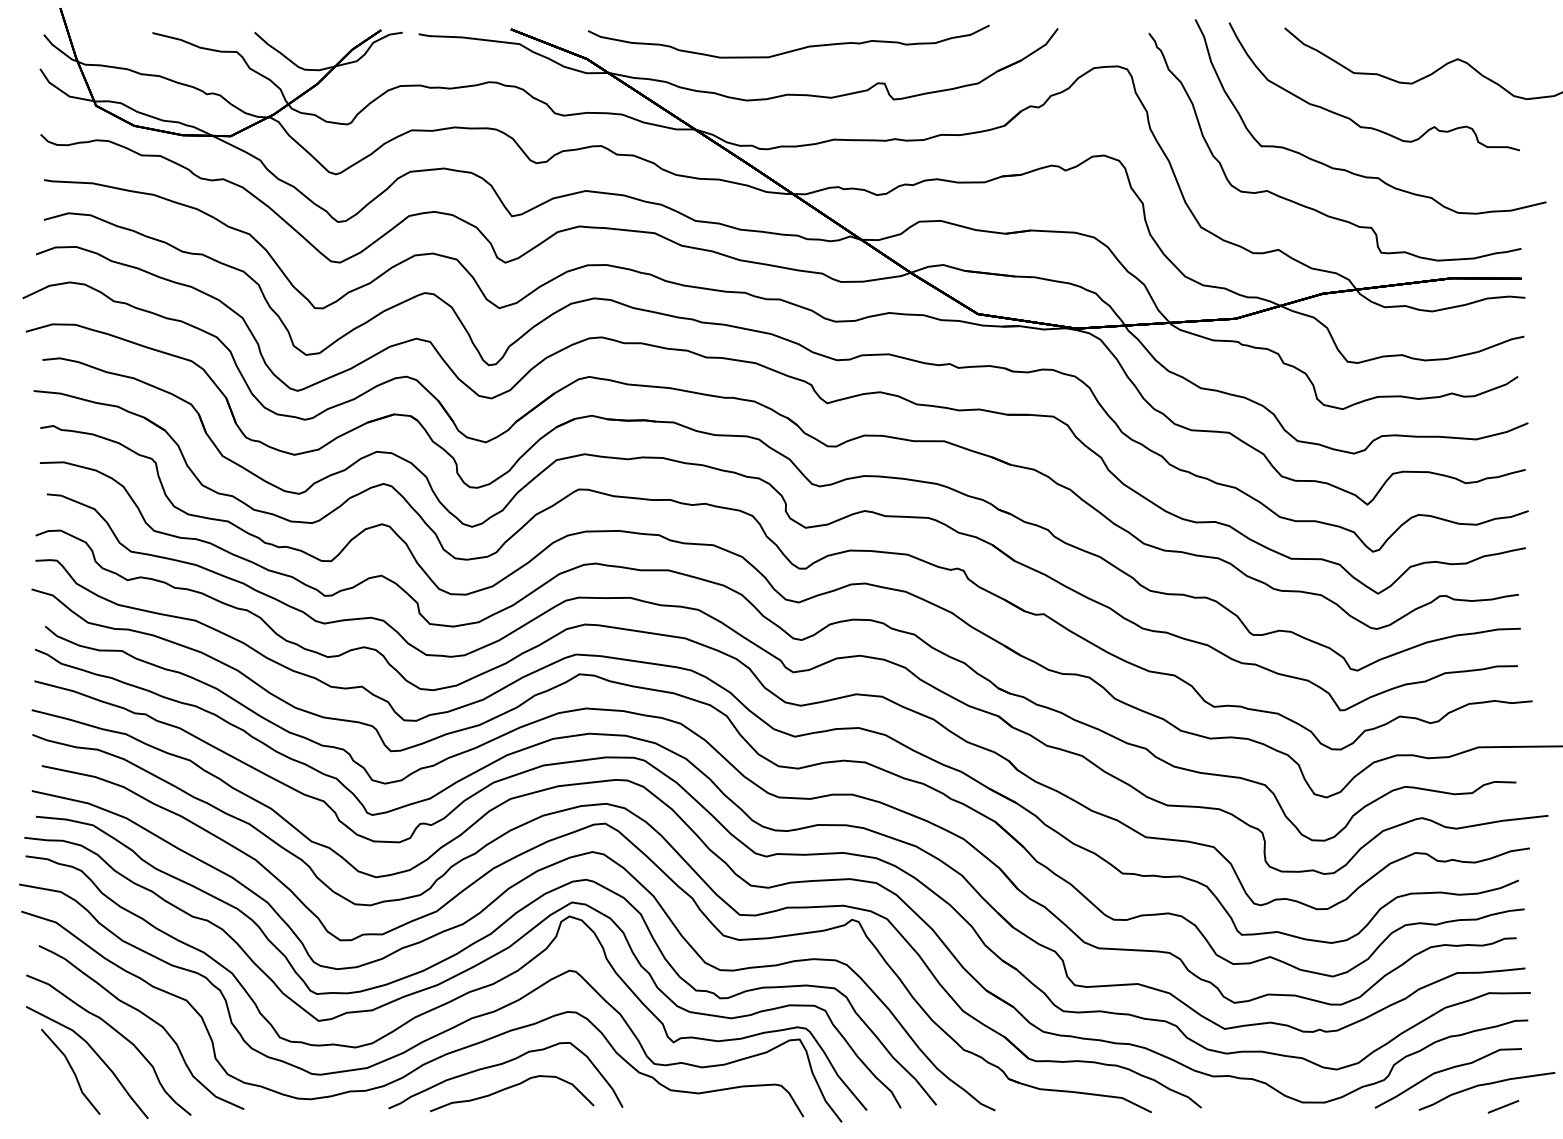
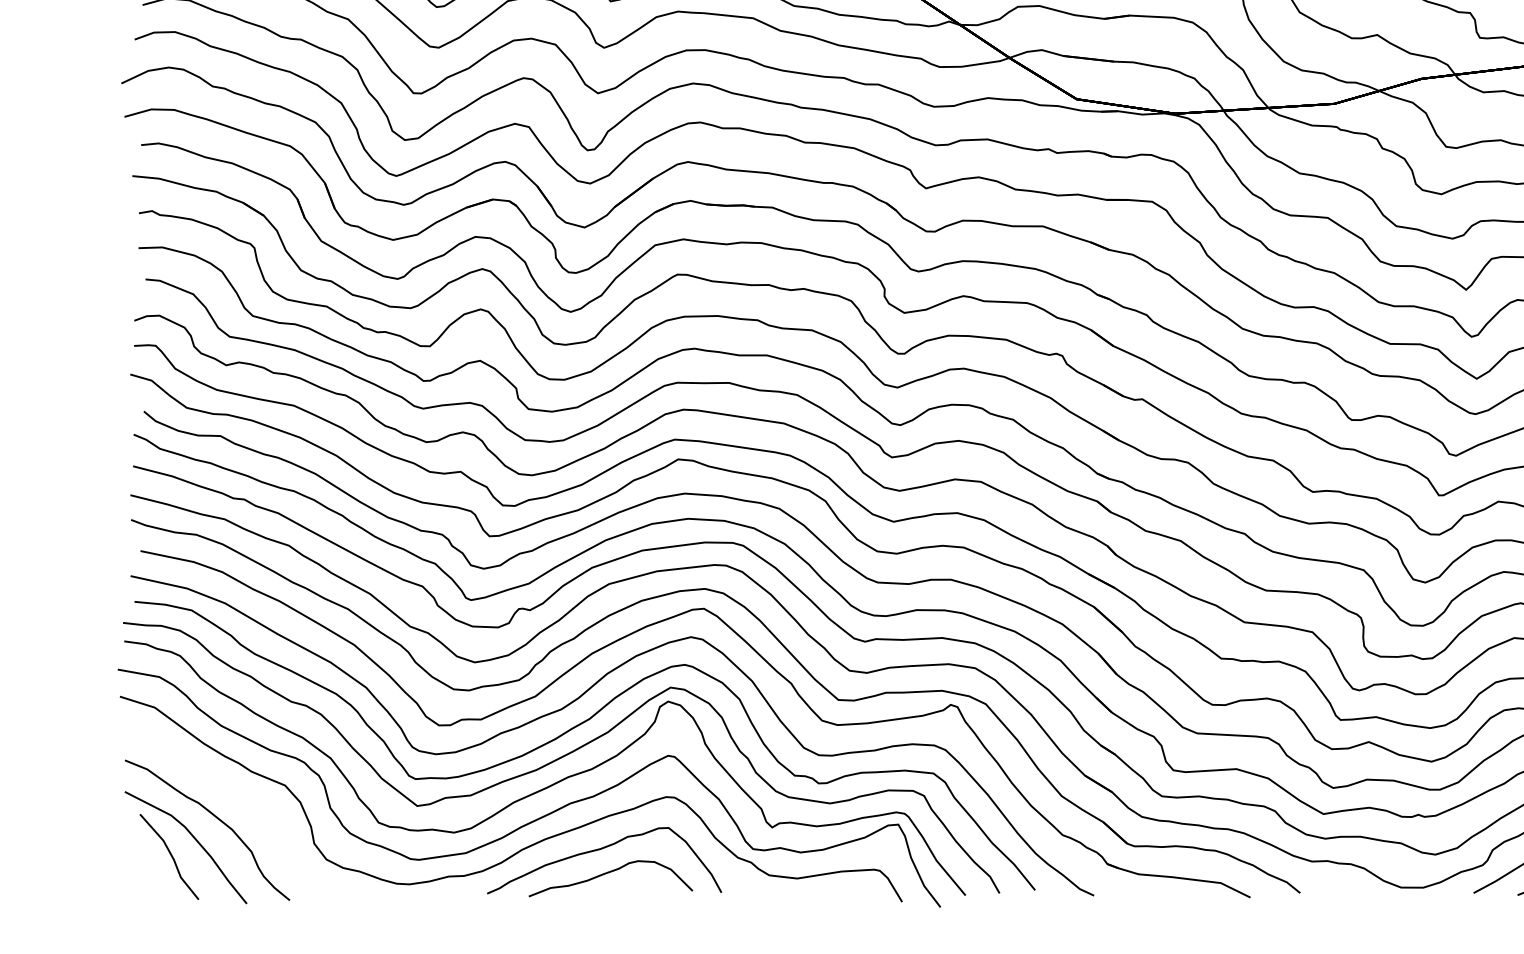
curve: (146, 1017) -> (245, 802), removed

